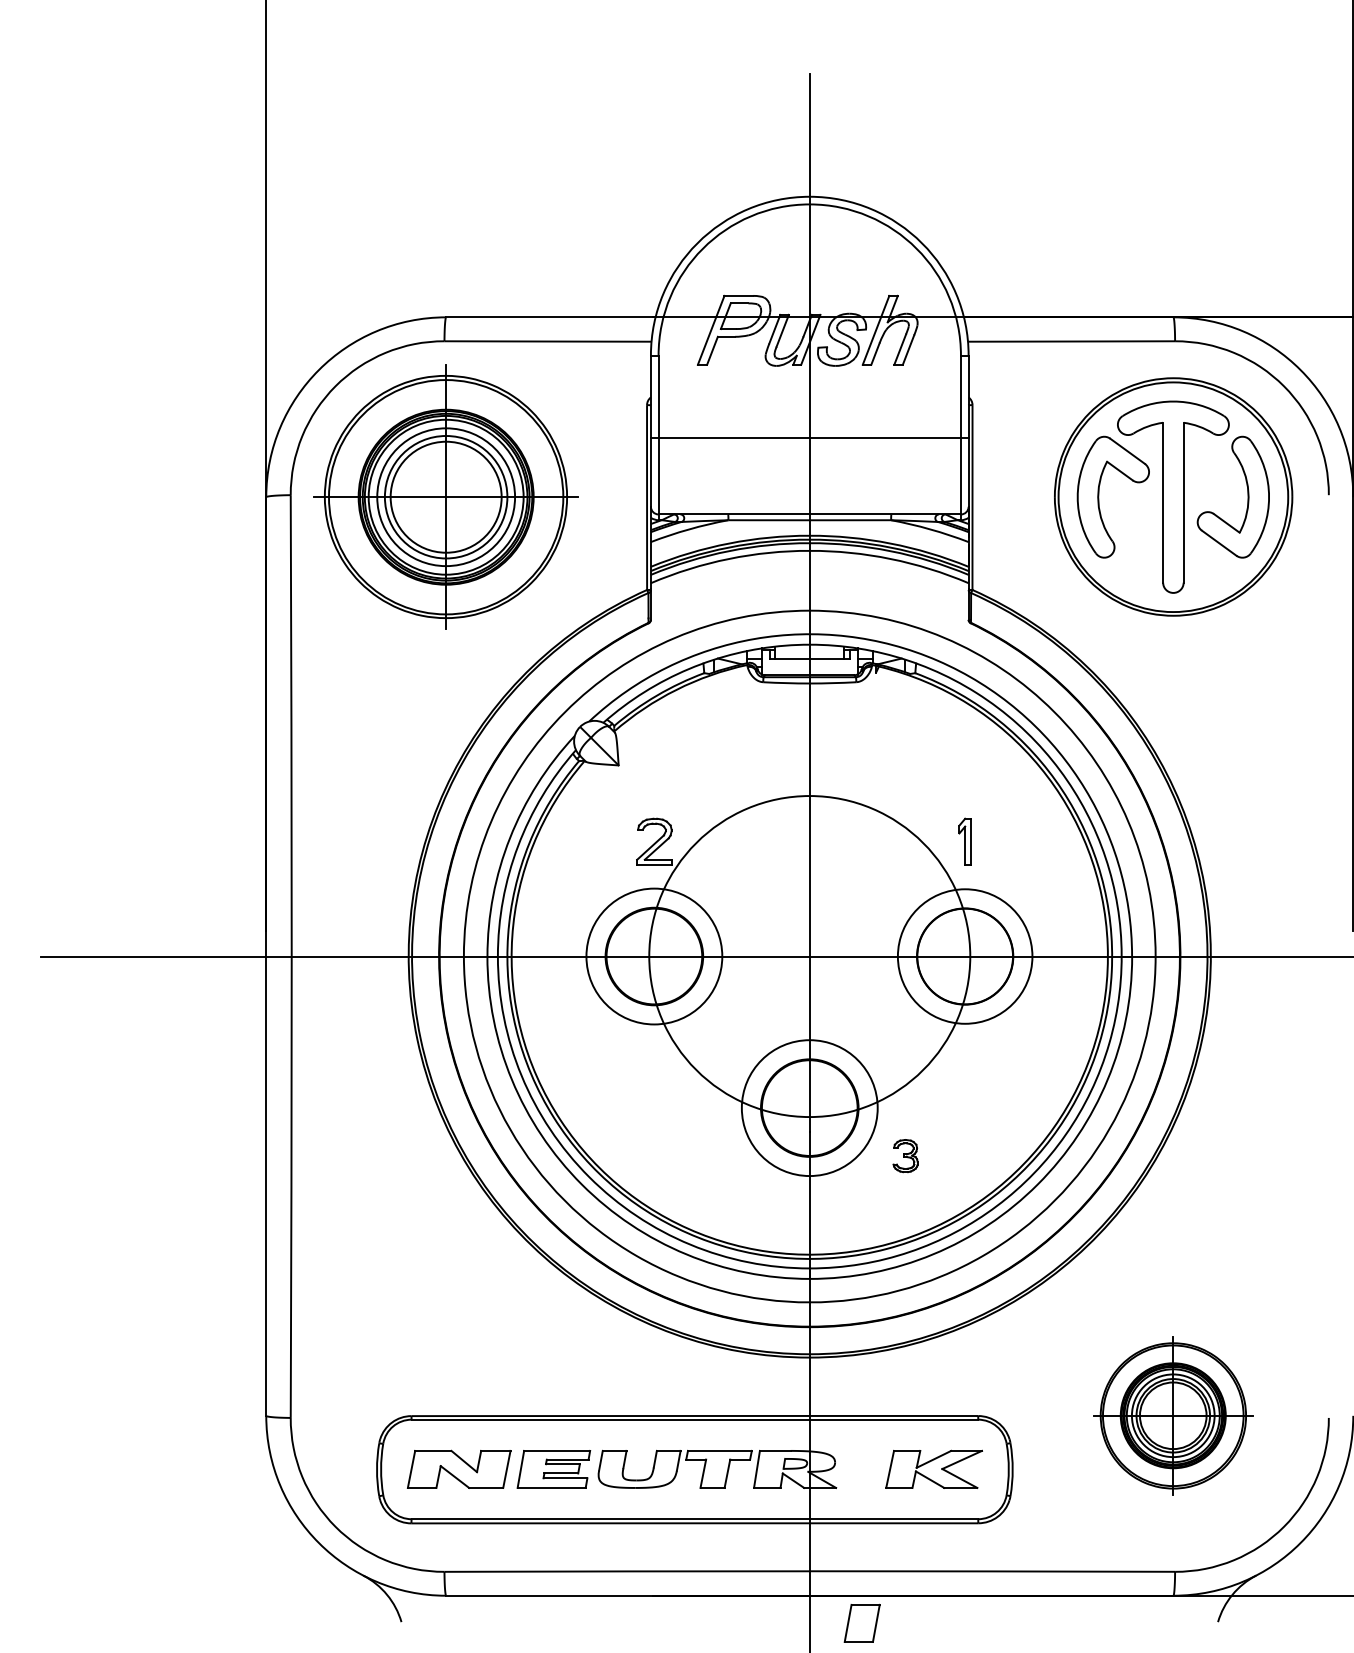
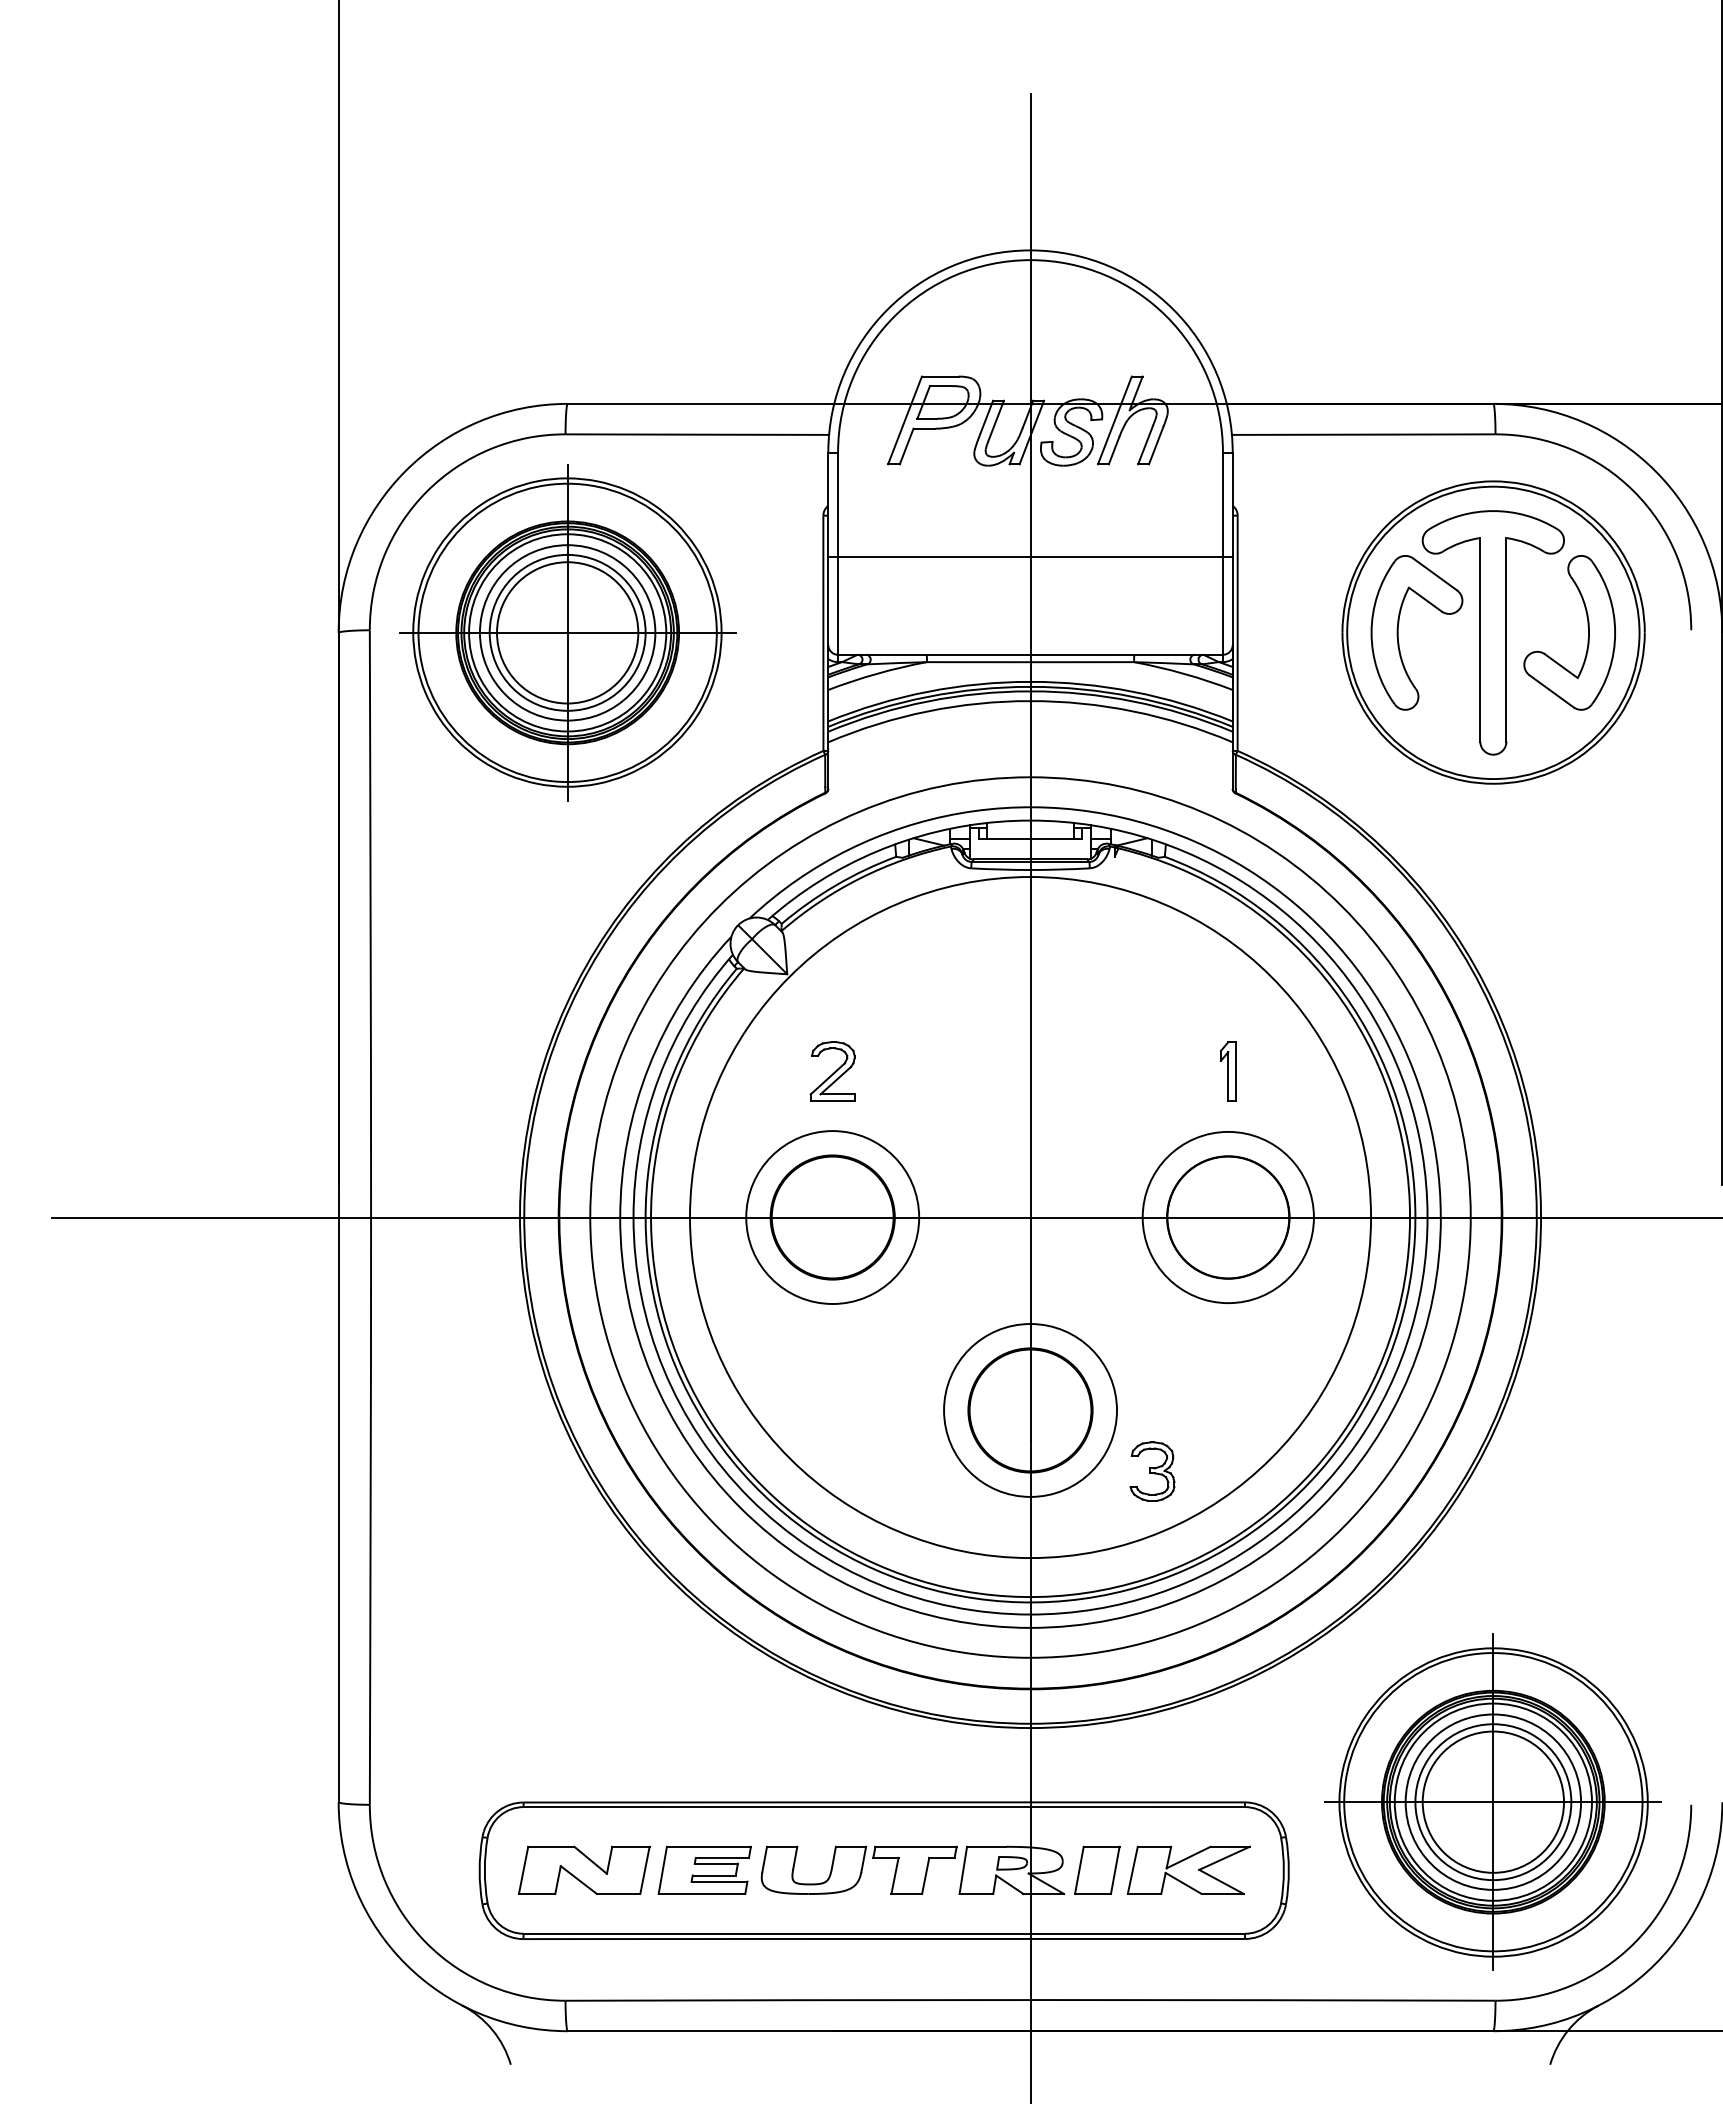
circle: (809, 956) -> (1030, 1217), size x1.67
part: (905, 1156) -> (1152, 1471), size x1.43
part: (1172, 1415) -> (1492, 1801), size x1.67
part: (862, 1622) -> (1097, 1869), moved

